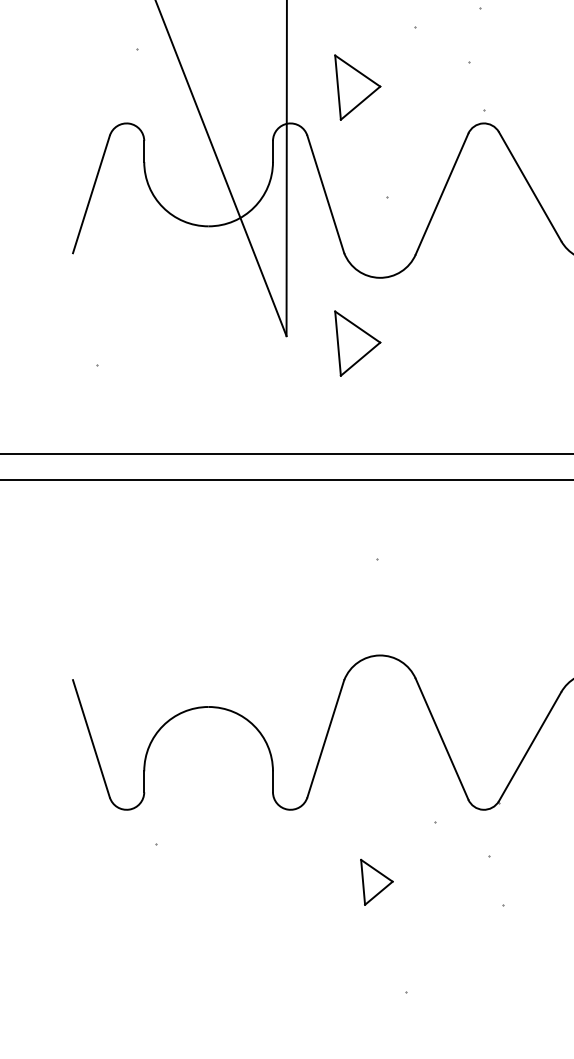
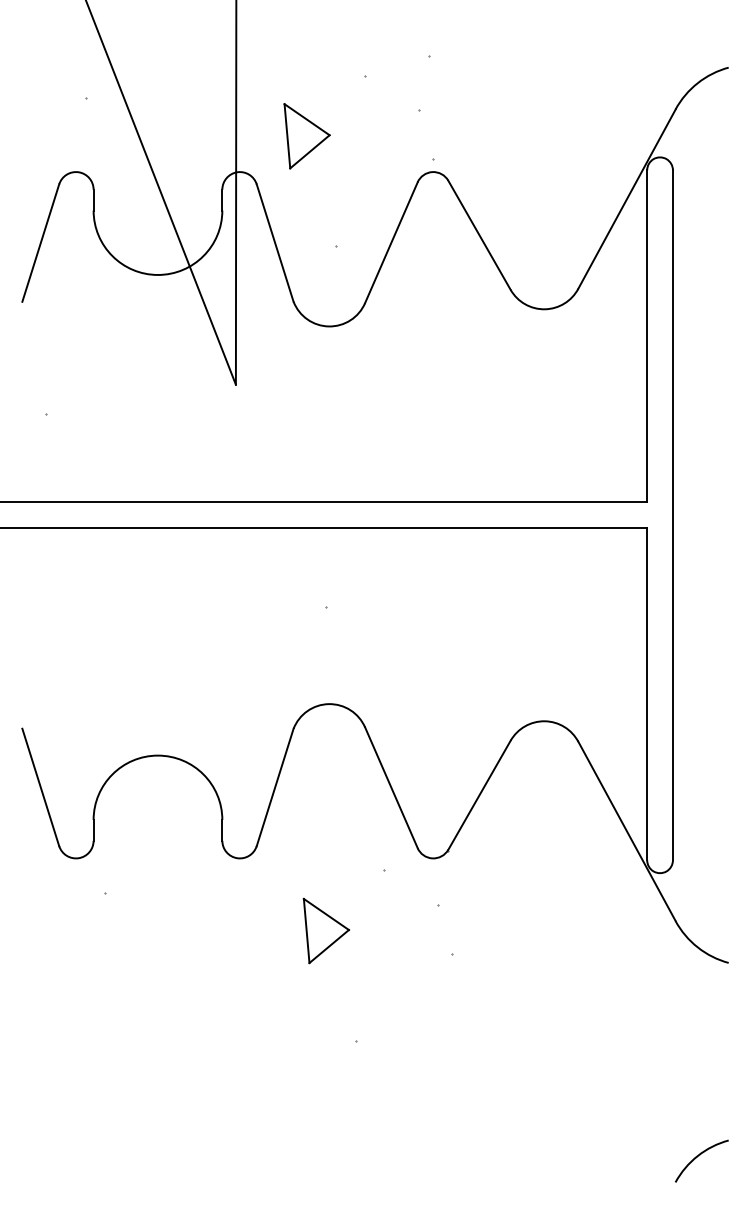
part: (357, 343) -> (306, 392), removed
part: (376, 881) -> (325, 930), size x1.43

